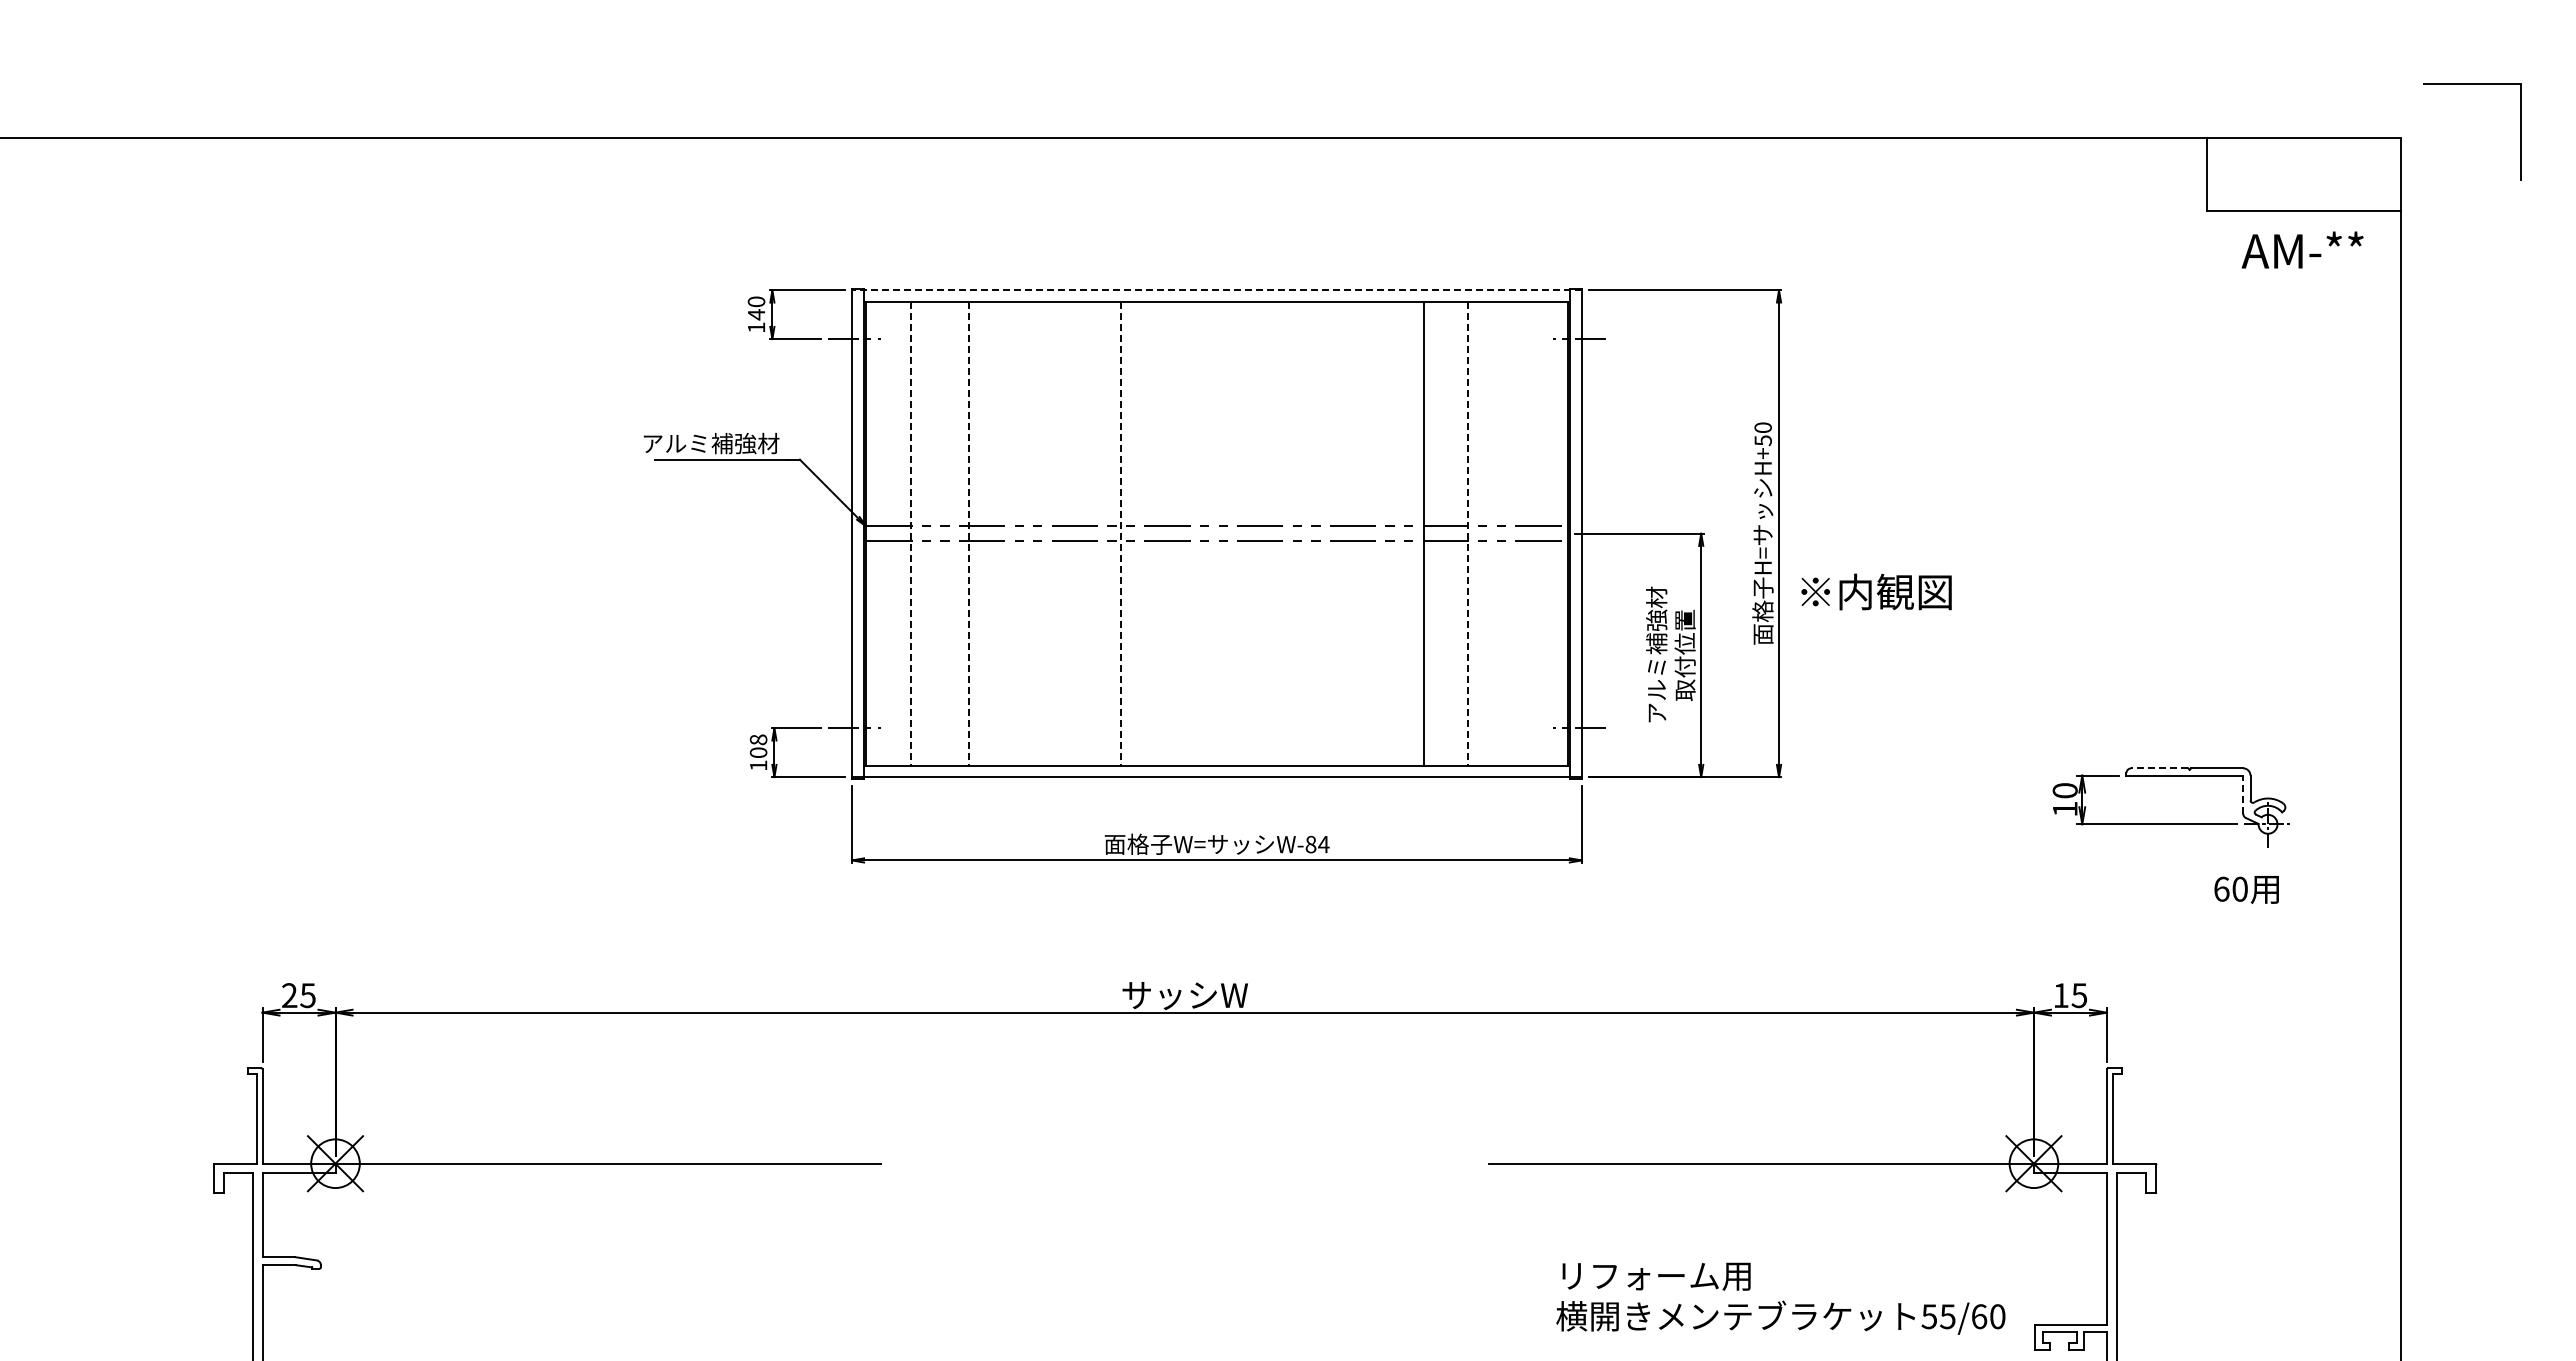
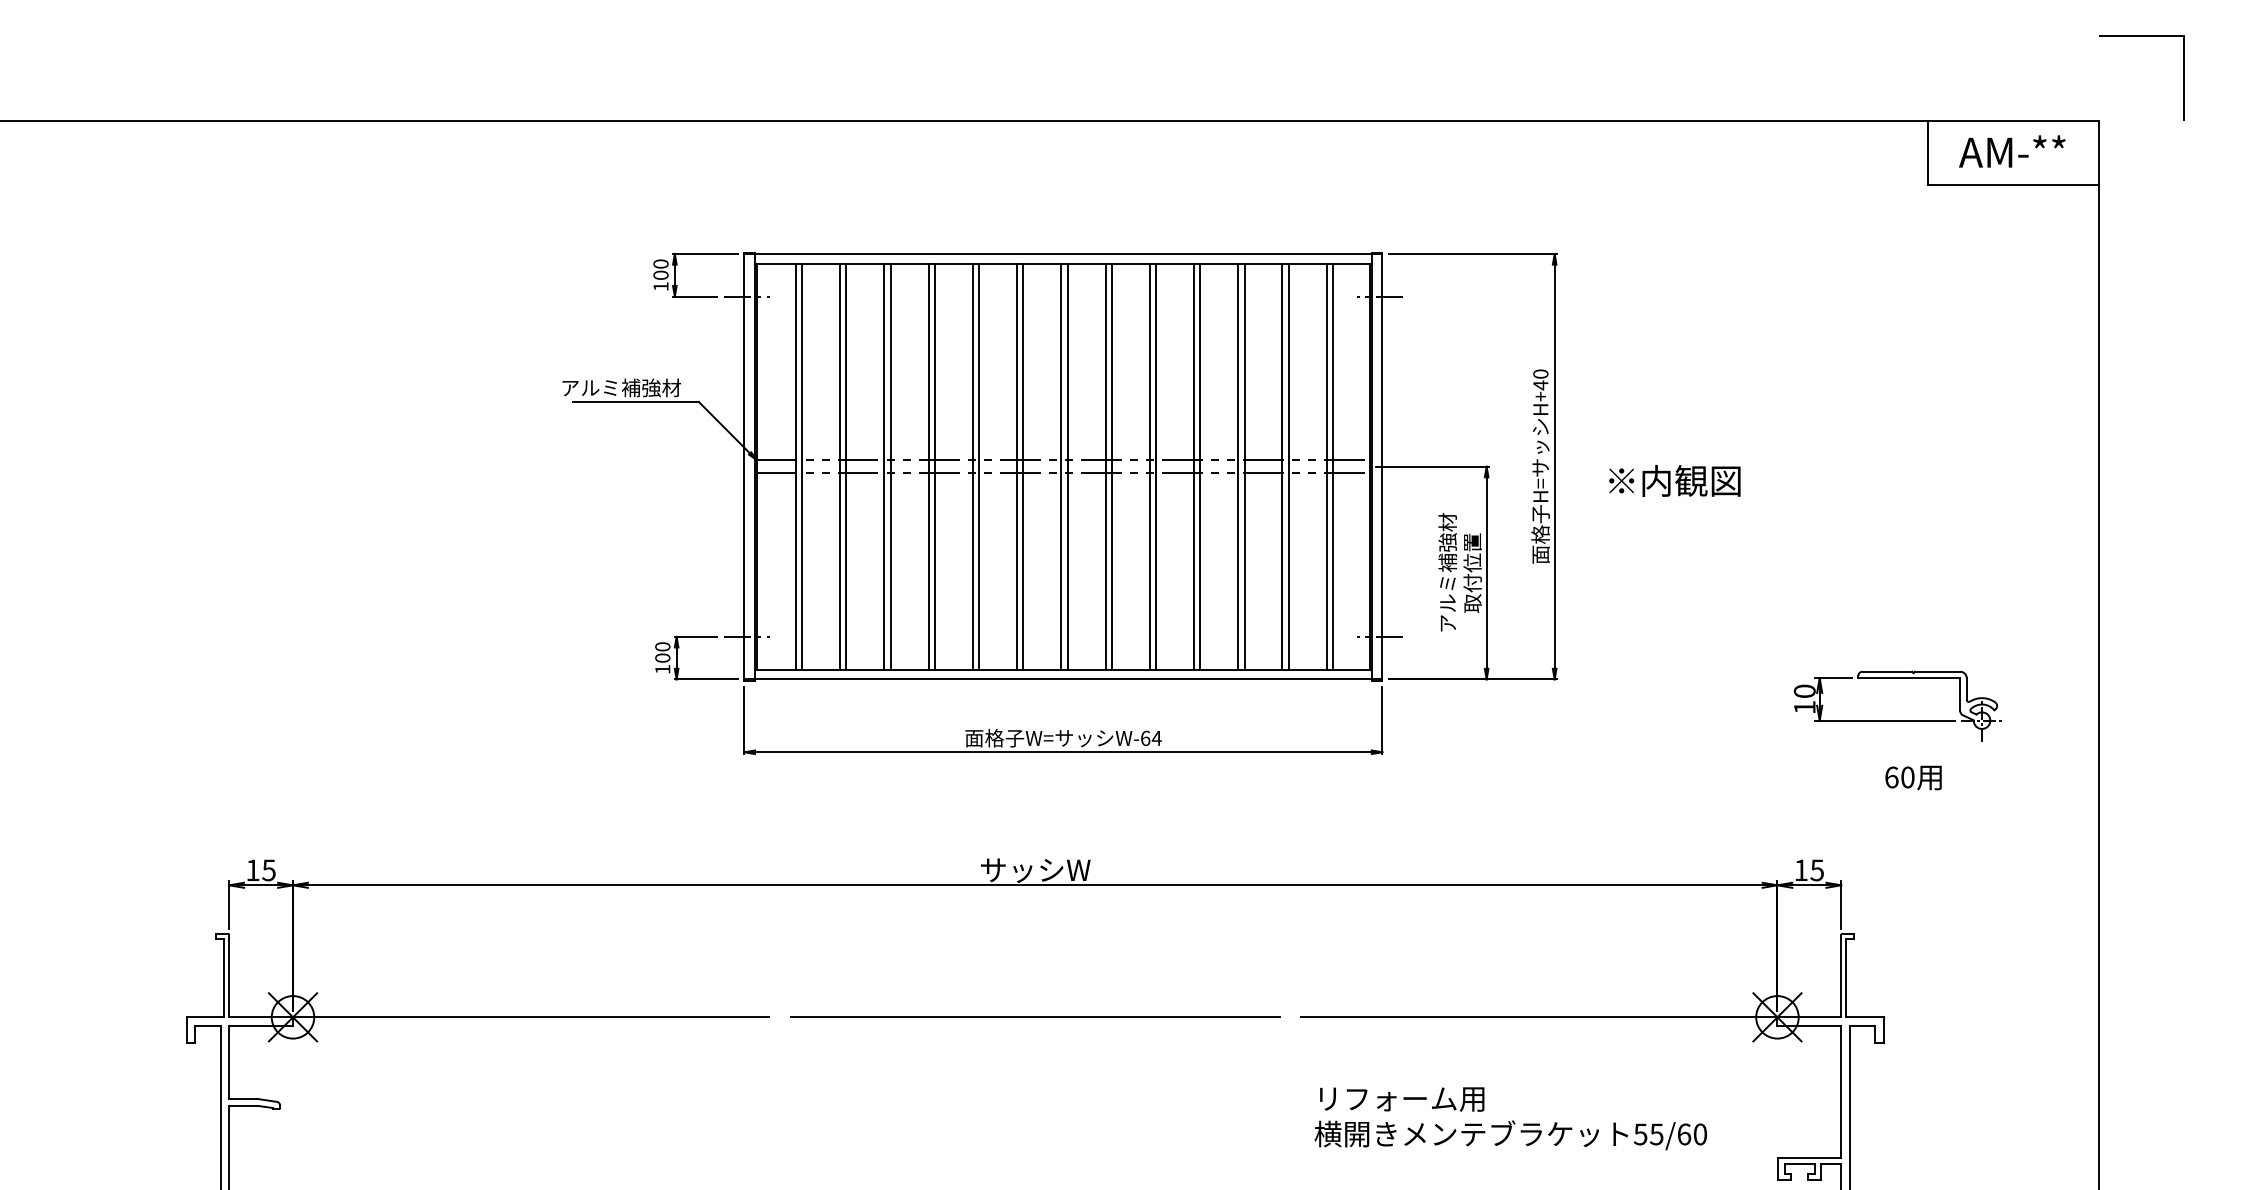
line: (2472, 84) -> (2141, 36), moved
text: (2302, 249) -> (2012, 151), moved
line: (1216, 290) -> (1063, 254), dashed -> solid
text: (756, 314) -> (660, 275), 140 -> 100
text: (1762, 440) -> (1540, 385), H+50 -> H+40
line: (918, 533) -> (802, 466), added
line: (961, 533) -> (840, 466), added
line: (1012, 533) -> (884, 466), added
line: (1019, 533) -> (890, 466), added
line: (1062, 533) -> (928, 466), added
line: (1069, 533) -> (934, 466), added
line: (1113, 533) -> (972, 466), added
line: (1163, 533) -> (1016, 466), added
line: (1171, 533) -> (1023, 466), added
line: (1214, 533) -> (1061, 466), added
line: (1221, 533) -> (1067, 466), added
line: (1265, 533) -> (1105, 466), added
line: (1272, 533) -> (1111, 466), added
line: (1315, 533) -> (1149, 466), added
line: (1323, 533) -> (1156, 466), added
line: (1366, 533) -> (1194, 466), added
line: (1373, 533) -> (1200, 466), added
line: (1416, 533) -> (1237, 466), added
line: (1474, 533) -> (1288, 466), added
line: (1518, 533) -> (1326, 466), added
line: (1525, 533) -> (1333, 466), added
line: (910, 534) -> (795, 467), dashed -> solid
line: (968, 534) -> (846, 467), dashed -> solid
line: (1120, 534) -> (979, 467), dashed -> solid
line: (1467, 534) -> (1282, 467), dashed -> solid
text: (1876, 591) -> (1674, 480), moved
text: (758, 739) -> (662, 646), 108 -> 100
line: (2159, 768) -> (1887, 671), dashed -> solid
line: (2243, 794) -> (1960, 694), dashed -> solid
text: (1310, 844) -> (1145, 738), W-84 -> W-64
text: (2246, 889) -> (1913, 777), moved
text: (289, 995) -> (252, 870), 25 -> 15
line: (1184, 1163) -> (1035, 1017), added
text: (1780, 1298) -> (1510, 1118), moved

